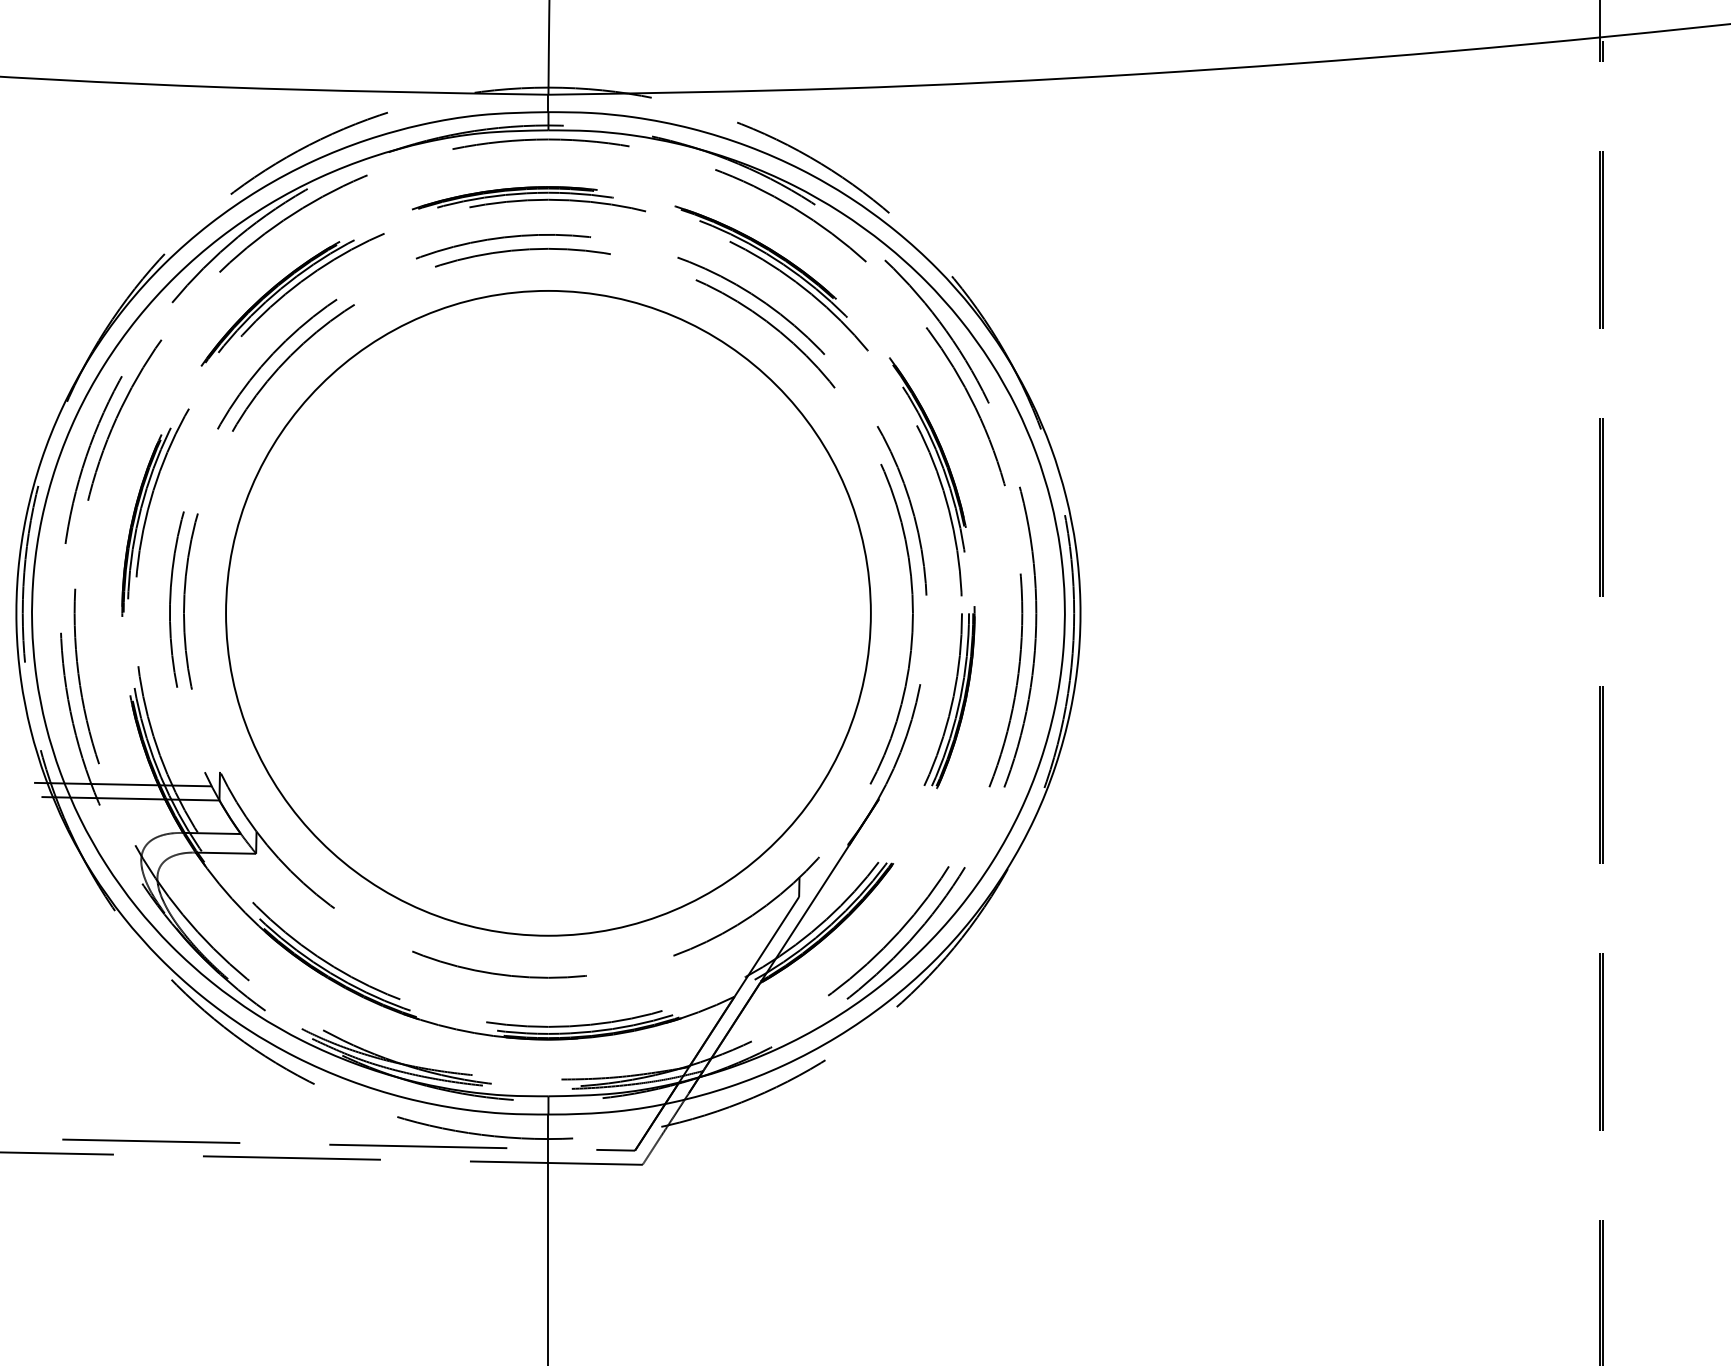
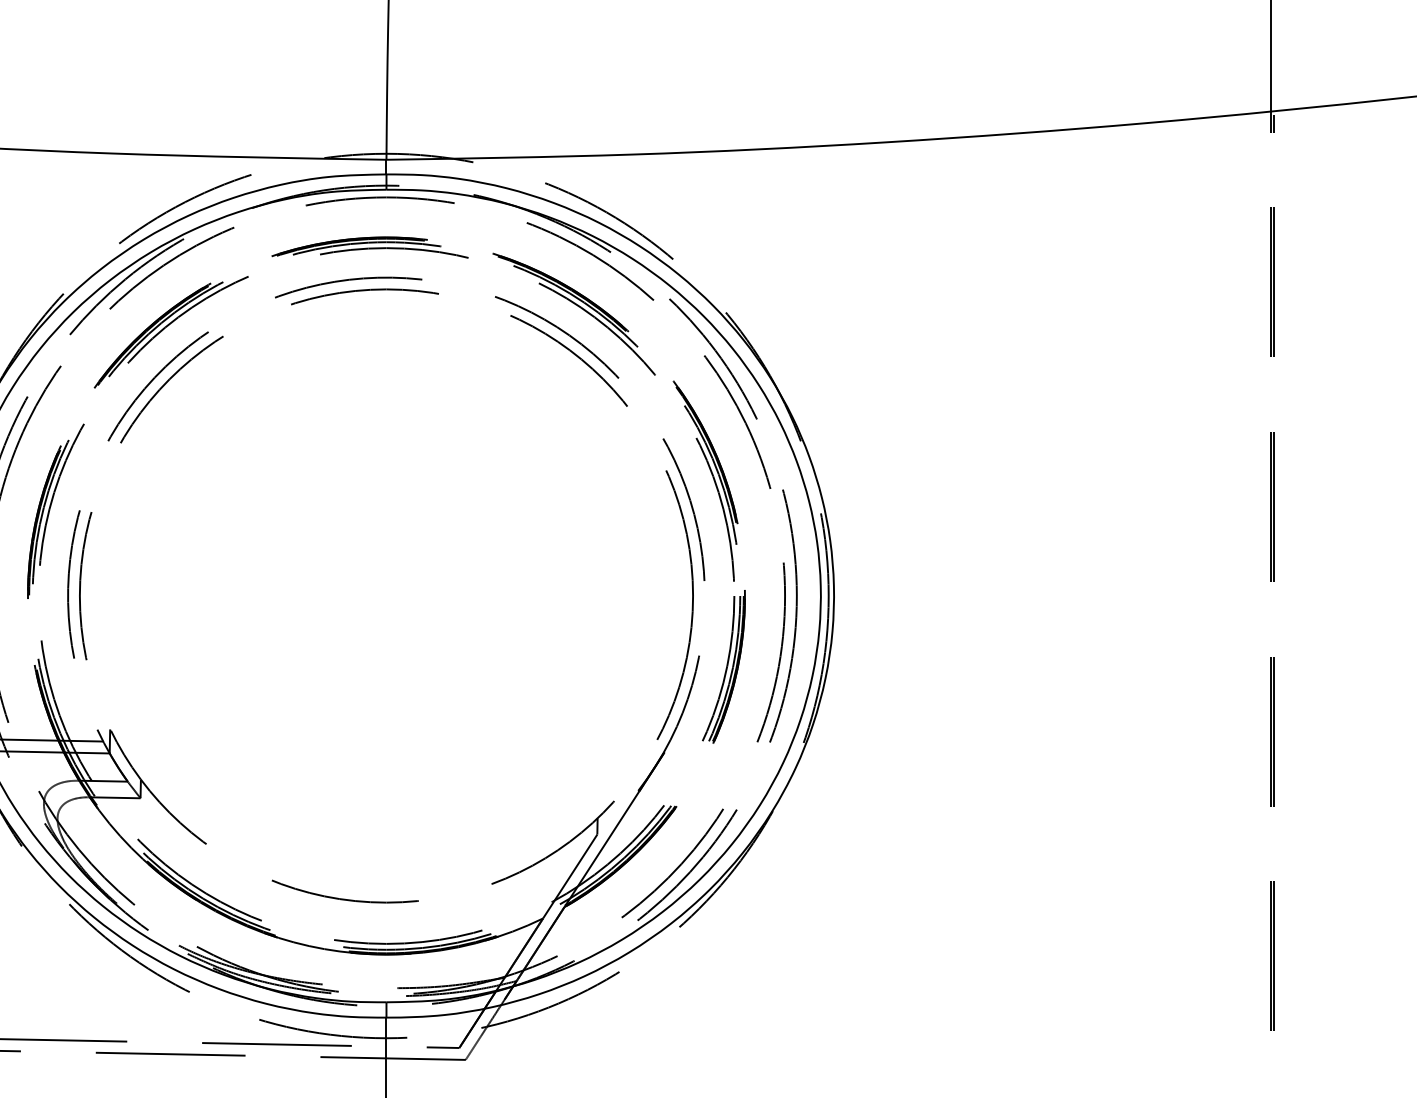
circle: (548, 613) -> (386, 596), removed

